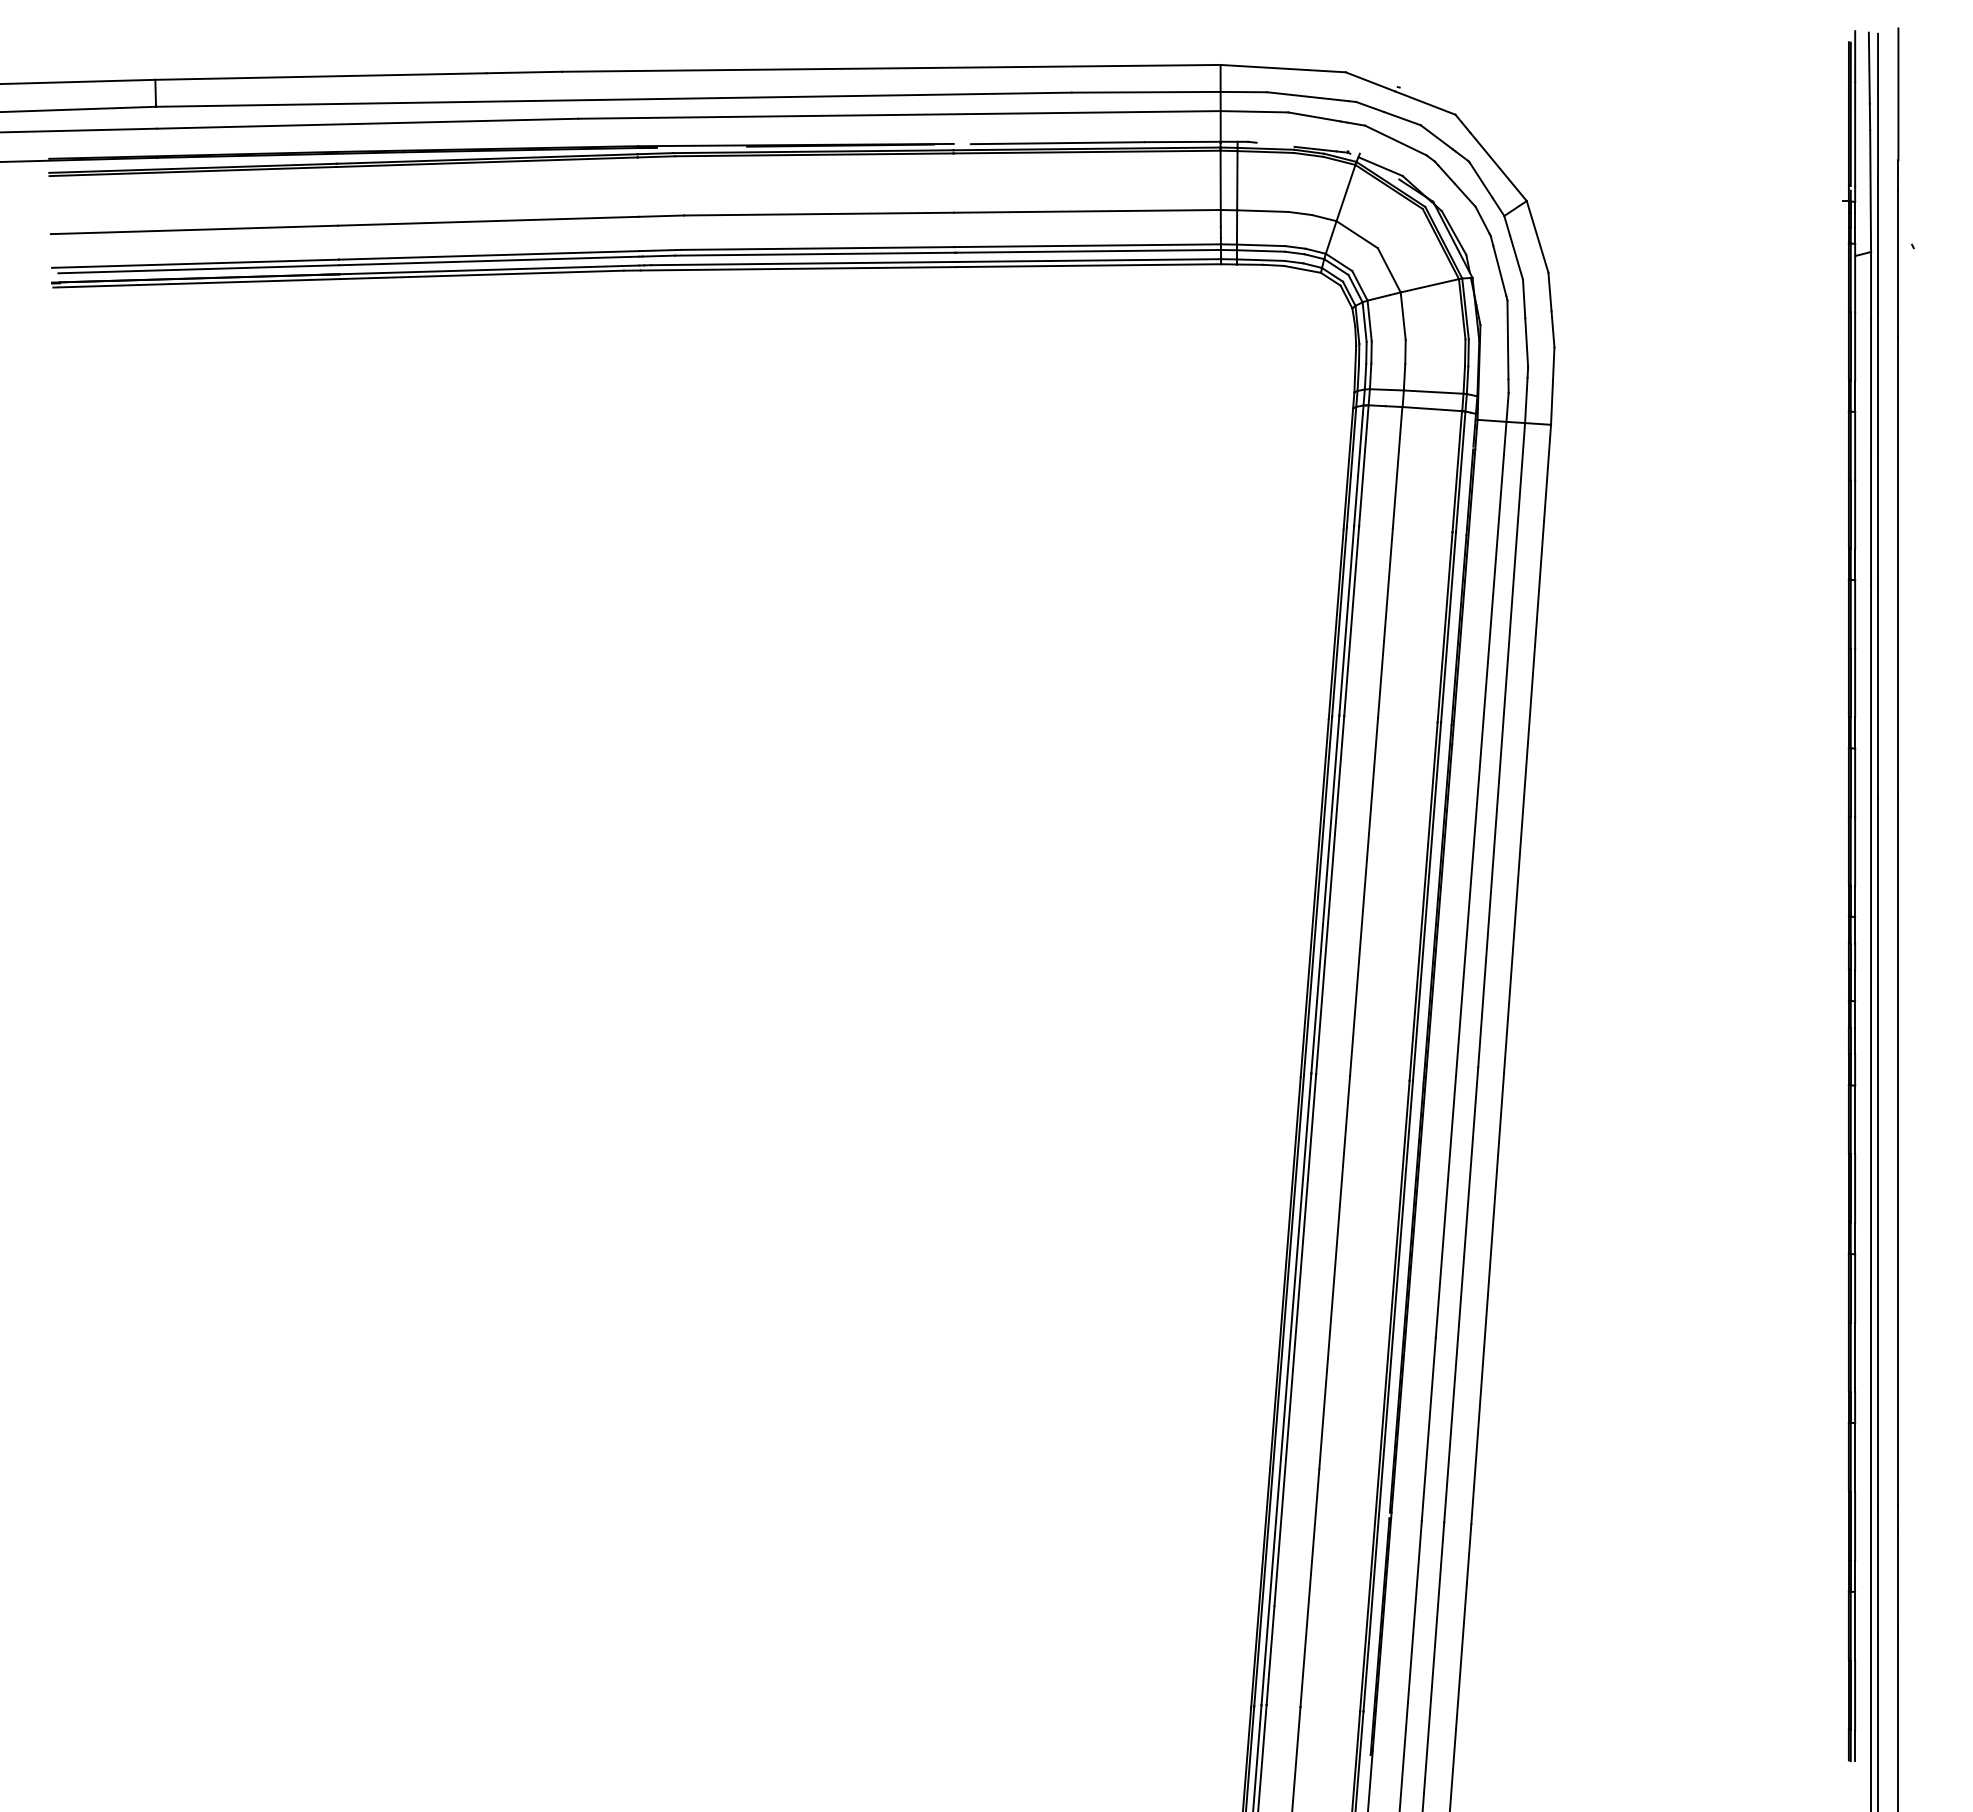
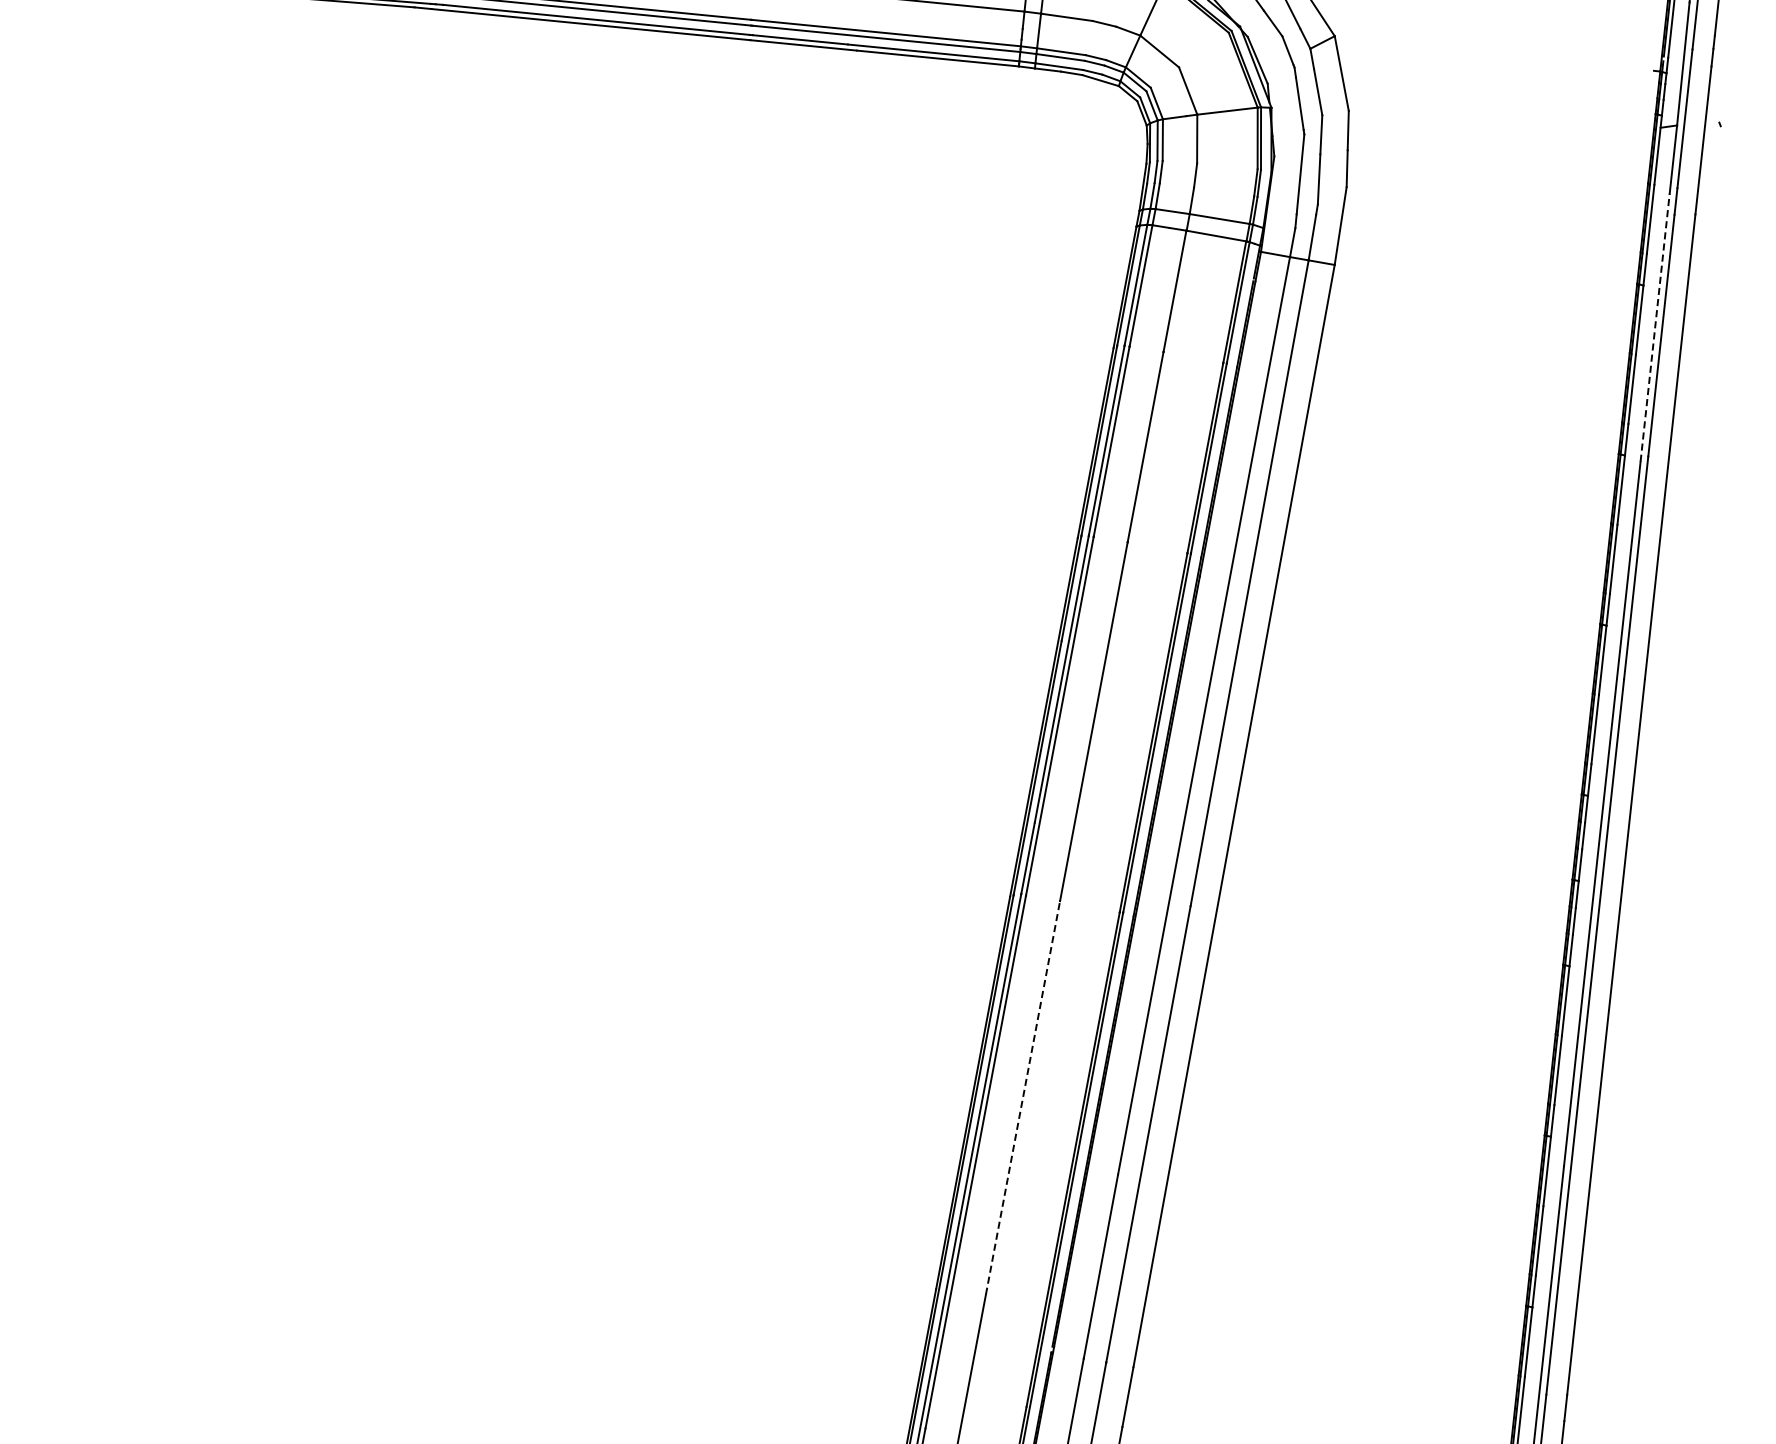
line: (1871, 452) -> (1655, 328), solid -> dashed
line: (1334, 1272) -> (1022, 1097), solid -> dashed

